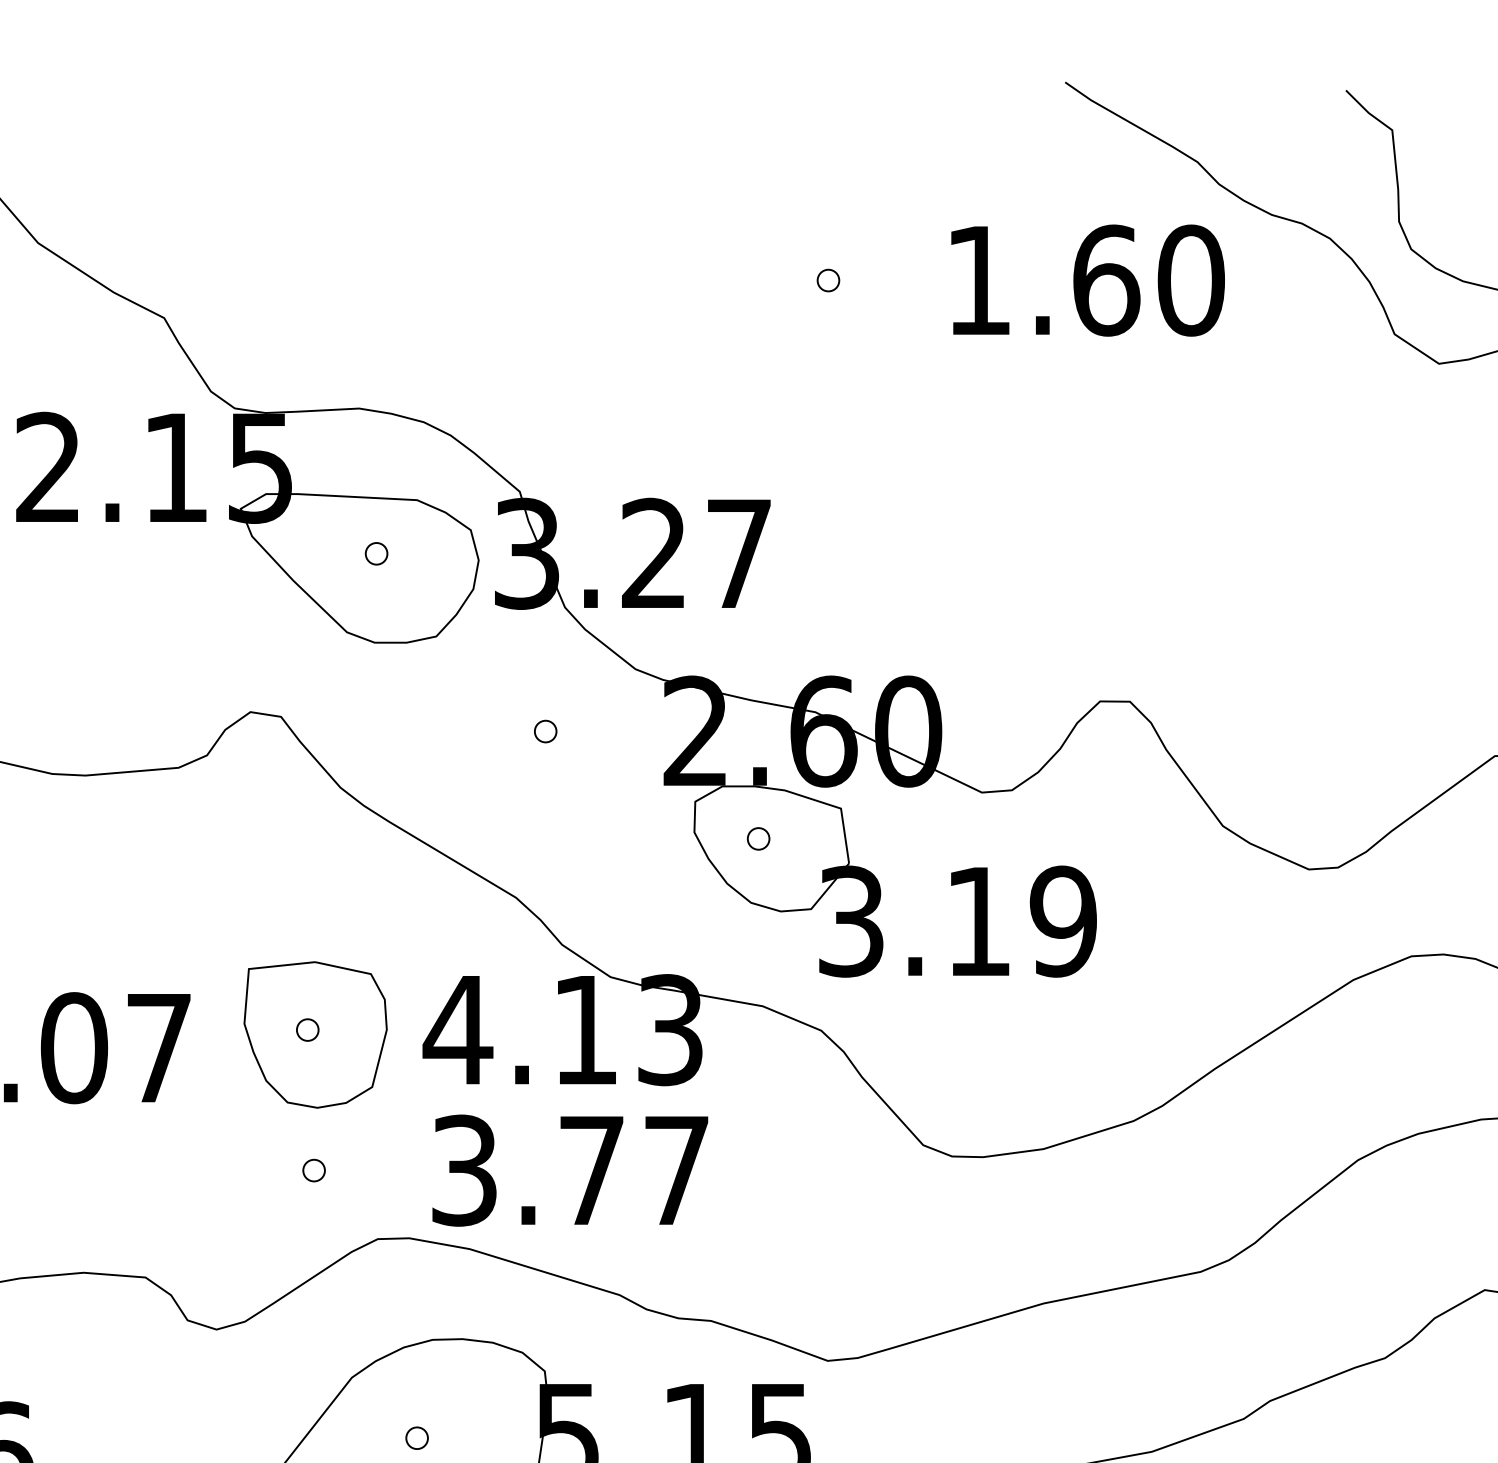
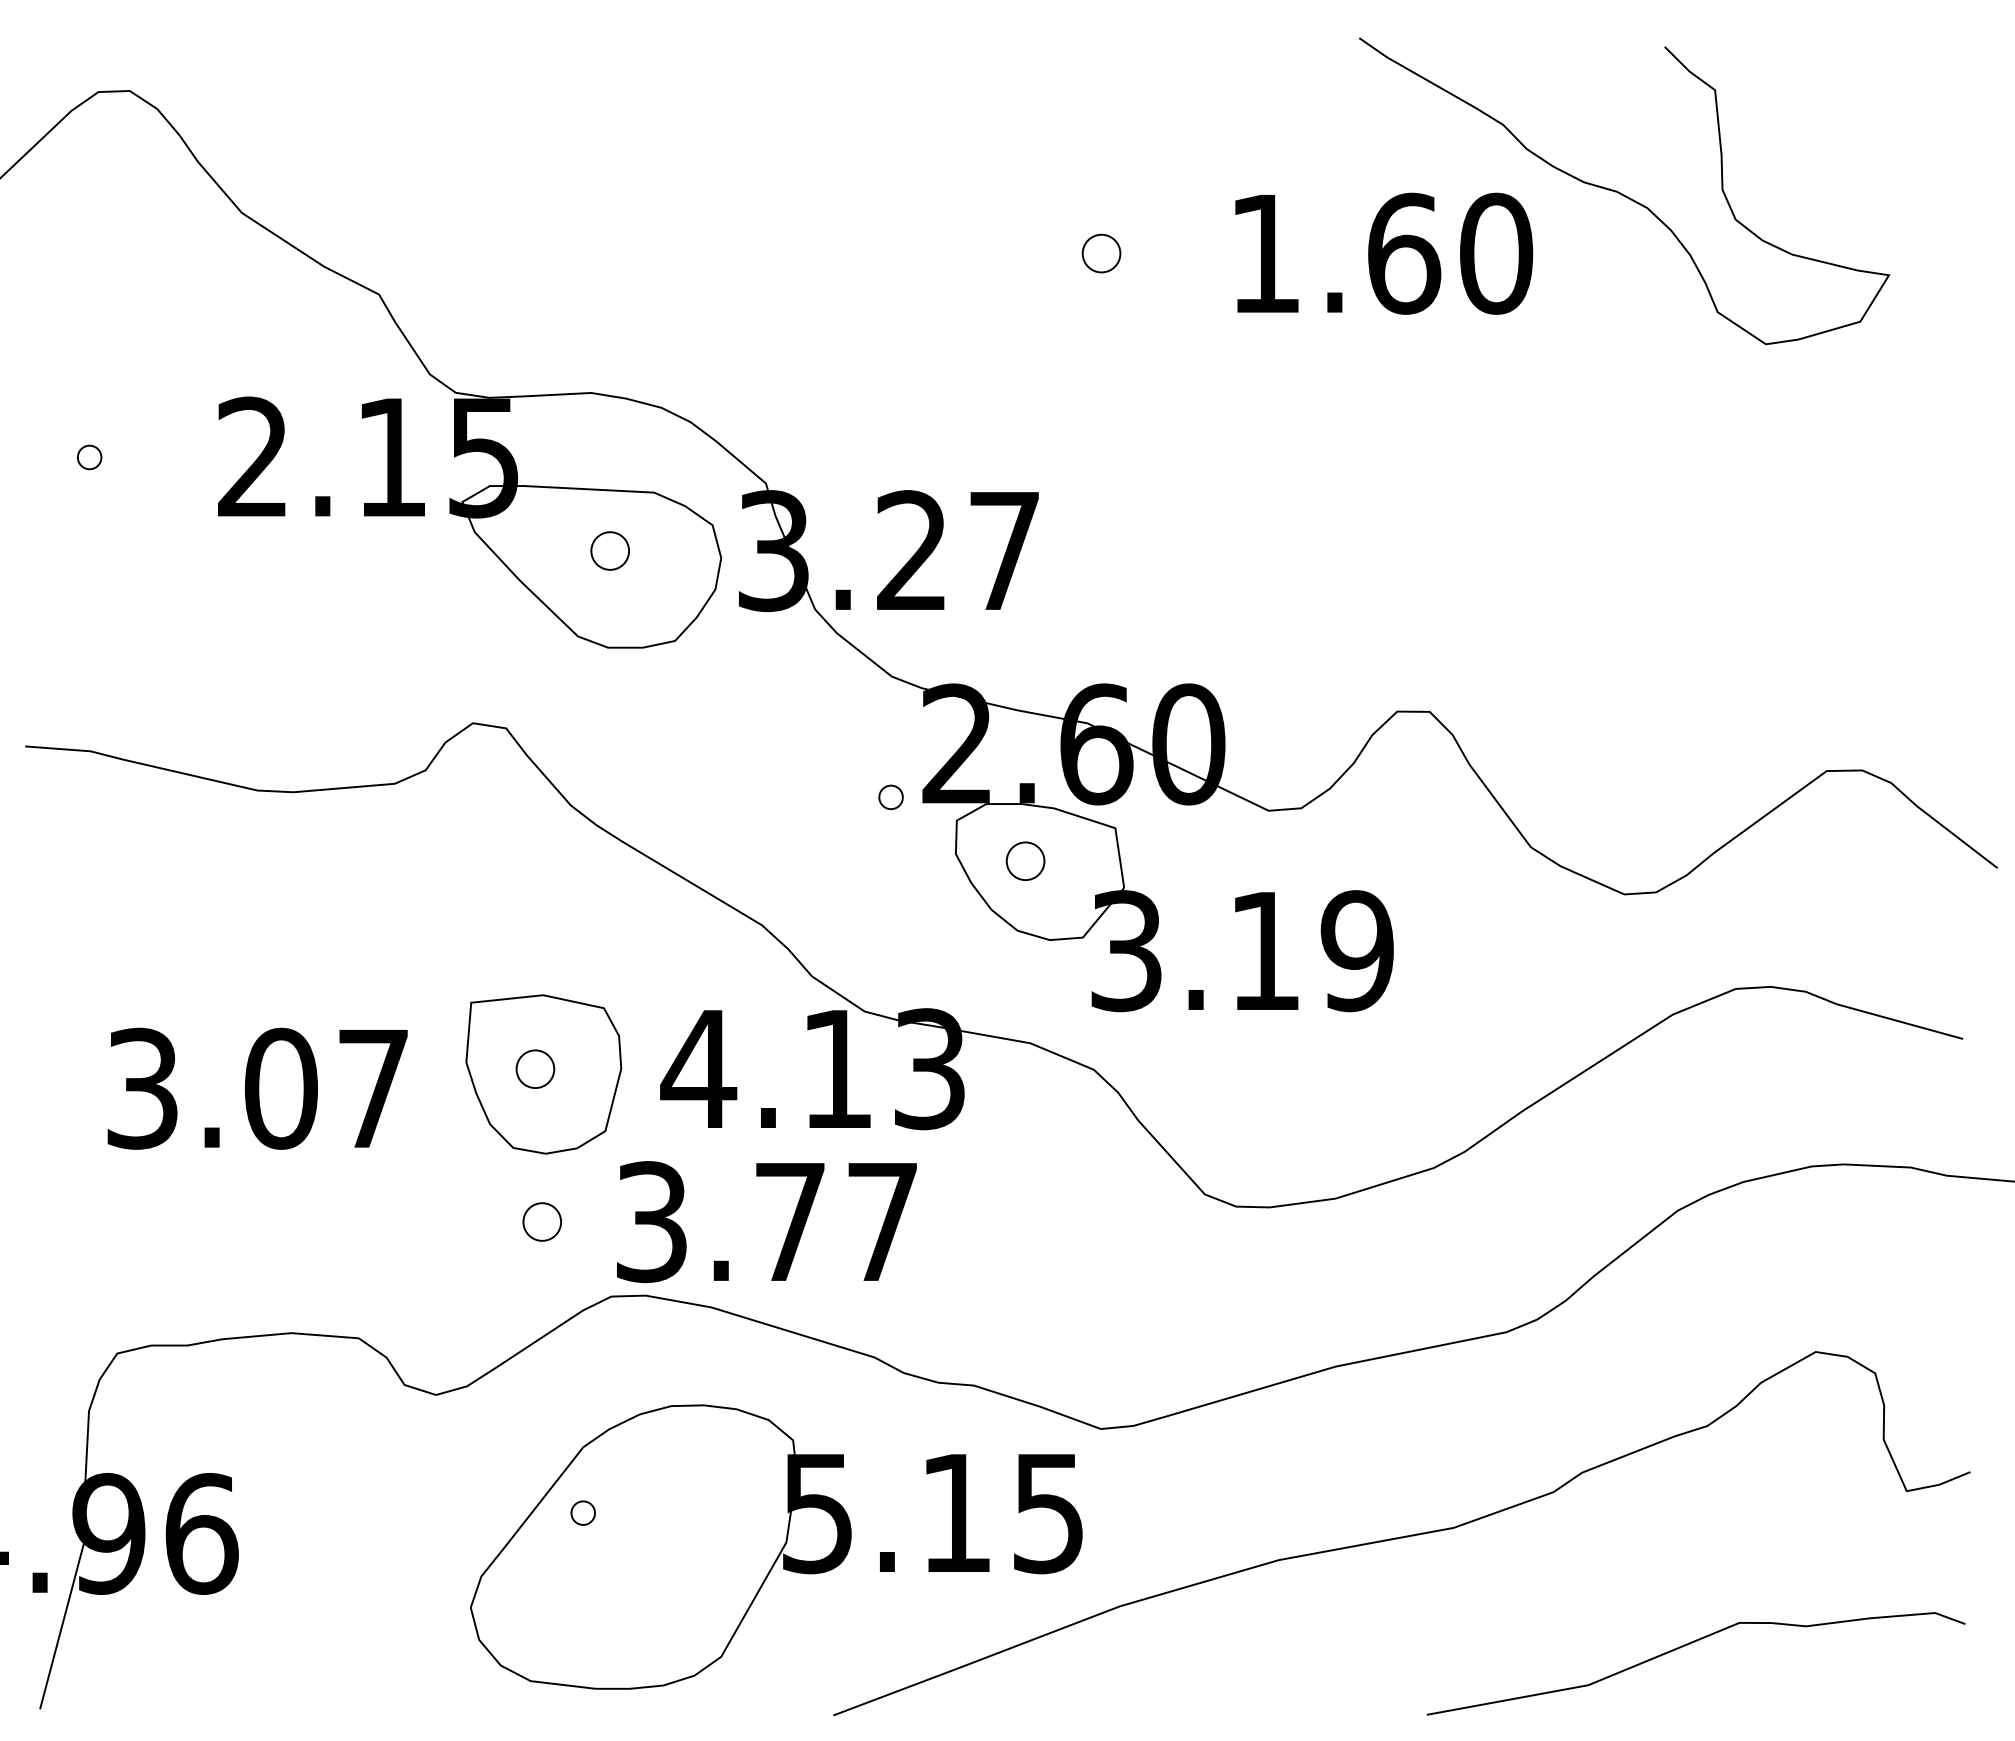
part: (828, 280) -> (1101, 253), size x1.6
part: (376, 553) -> (609, 550), size x1.6
part: (545, 730) -> (890, 796), moved
part: (758, 838) -> (1025, 860), size x1.6
part: (307, 1029) -> (534, 1068), size x1.6
part: (313, 1170) -> (541, 1221), size x1.6
text: (569, 1171) -> (766, 1222), moved
part: (416, 1437) -> (582, 1512), moved

